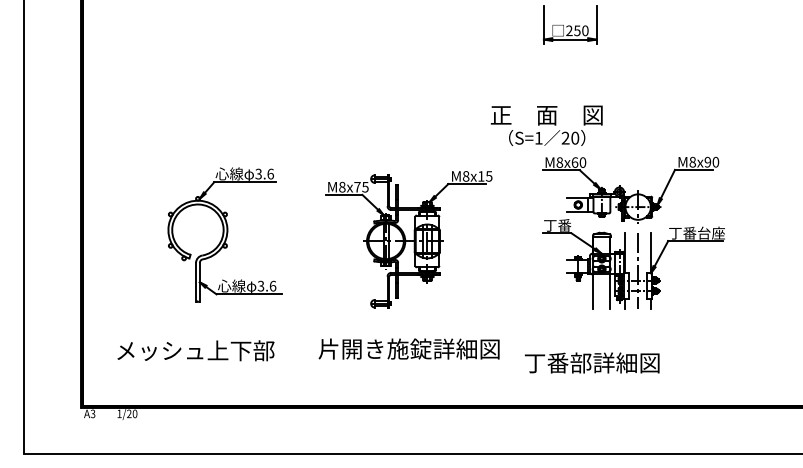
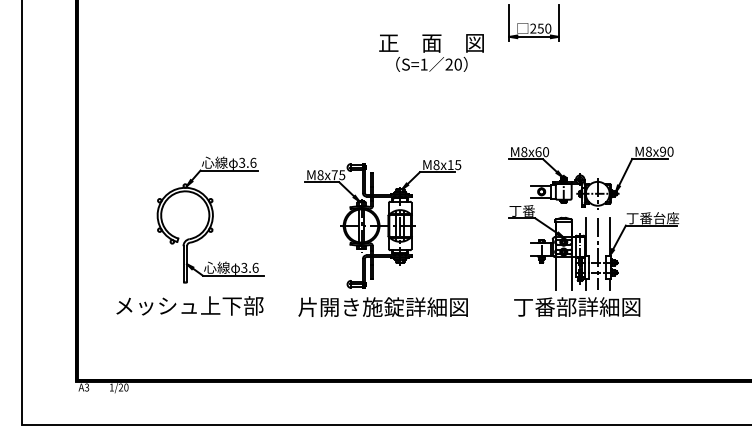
text: (546, 125) -> (431, 52), moved
text: (408, 348) -> (382, 306), moved
text: (195, 350) -> (189, 305), moved
text: (592, 362) -> (577, 306), moved

